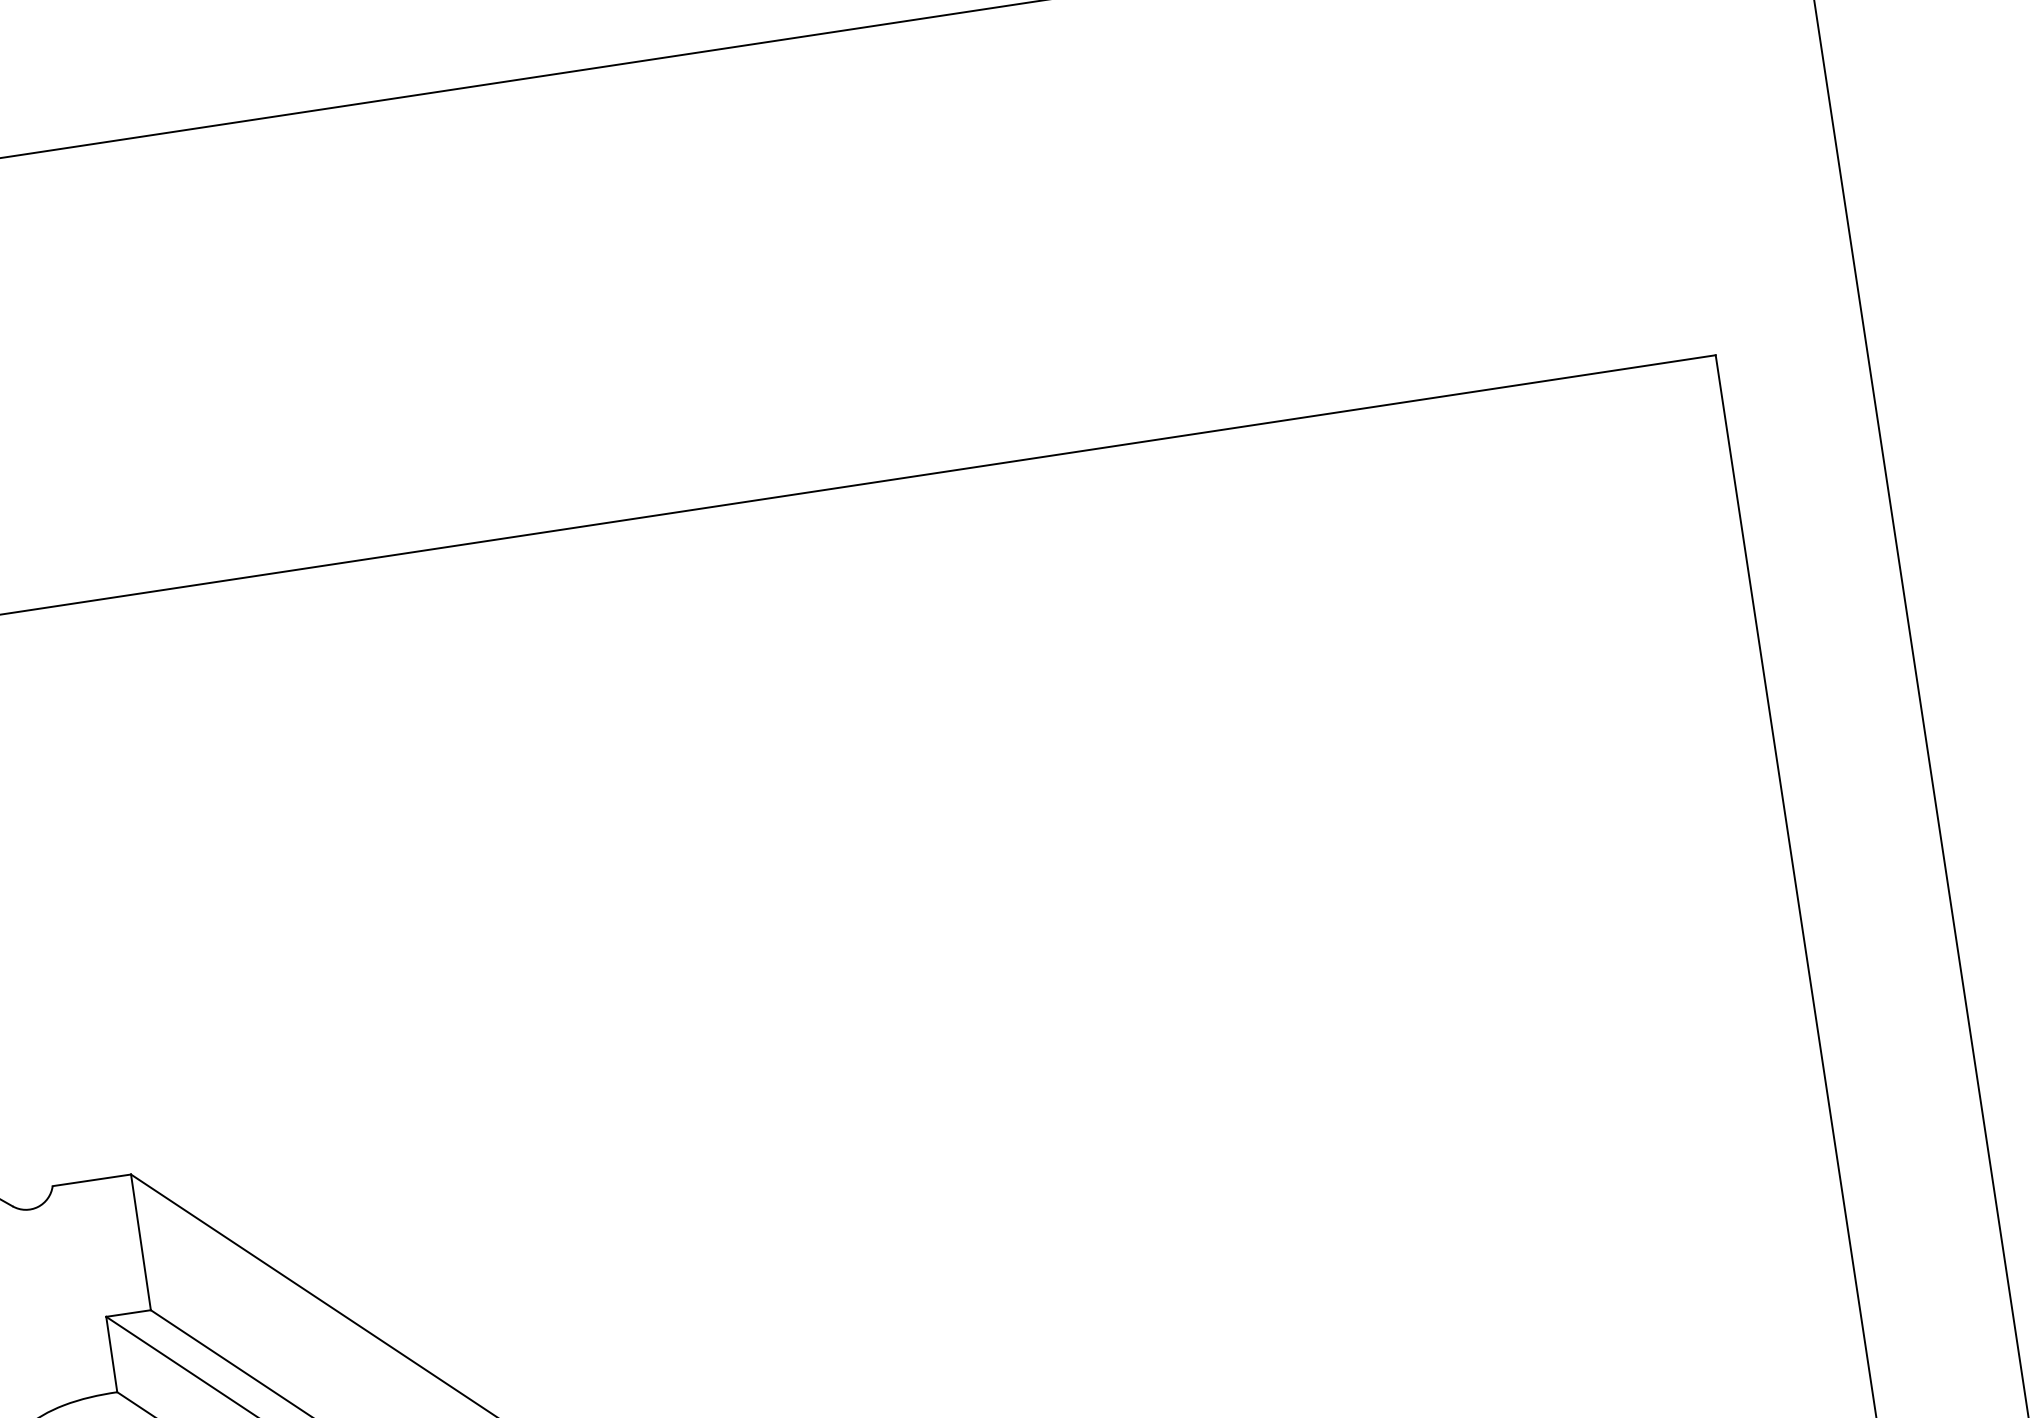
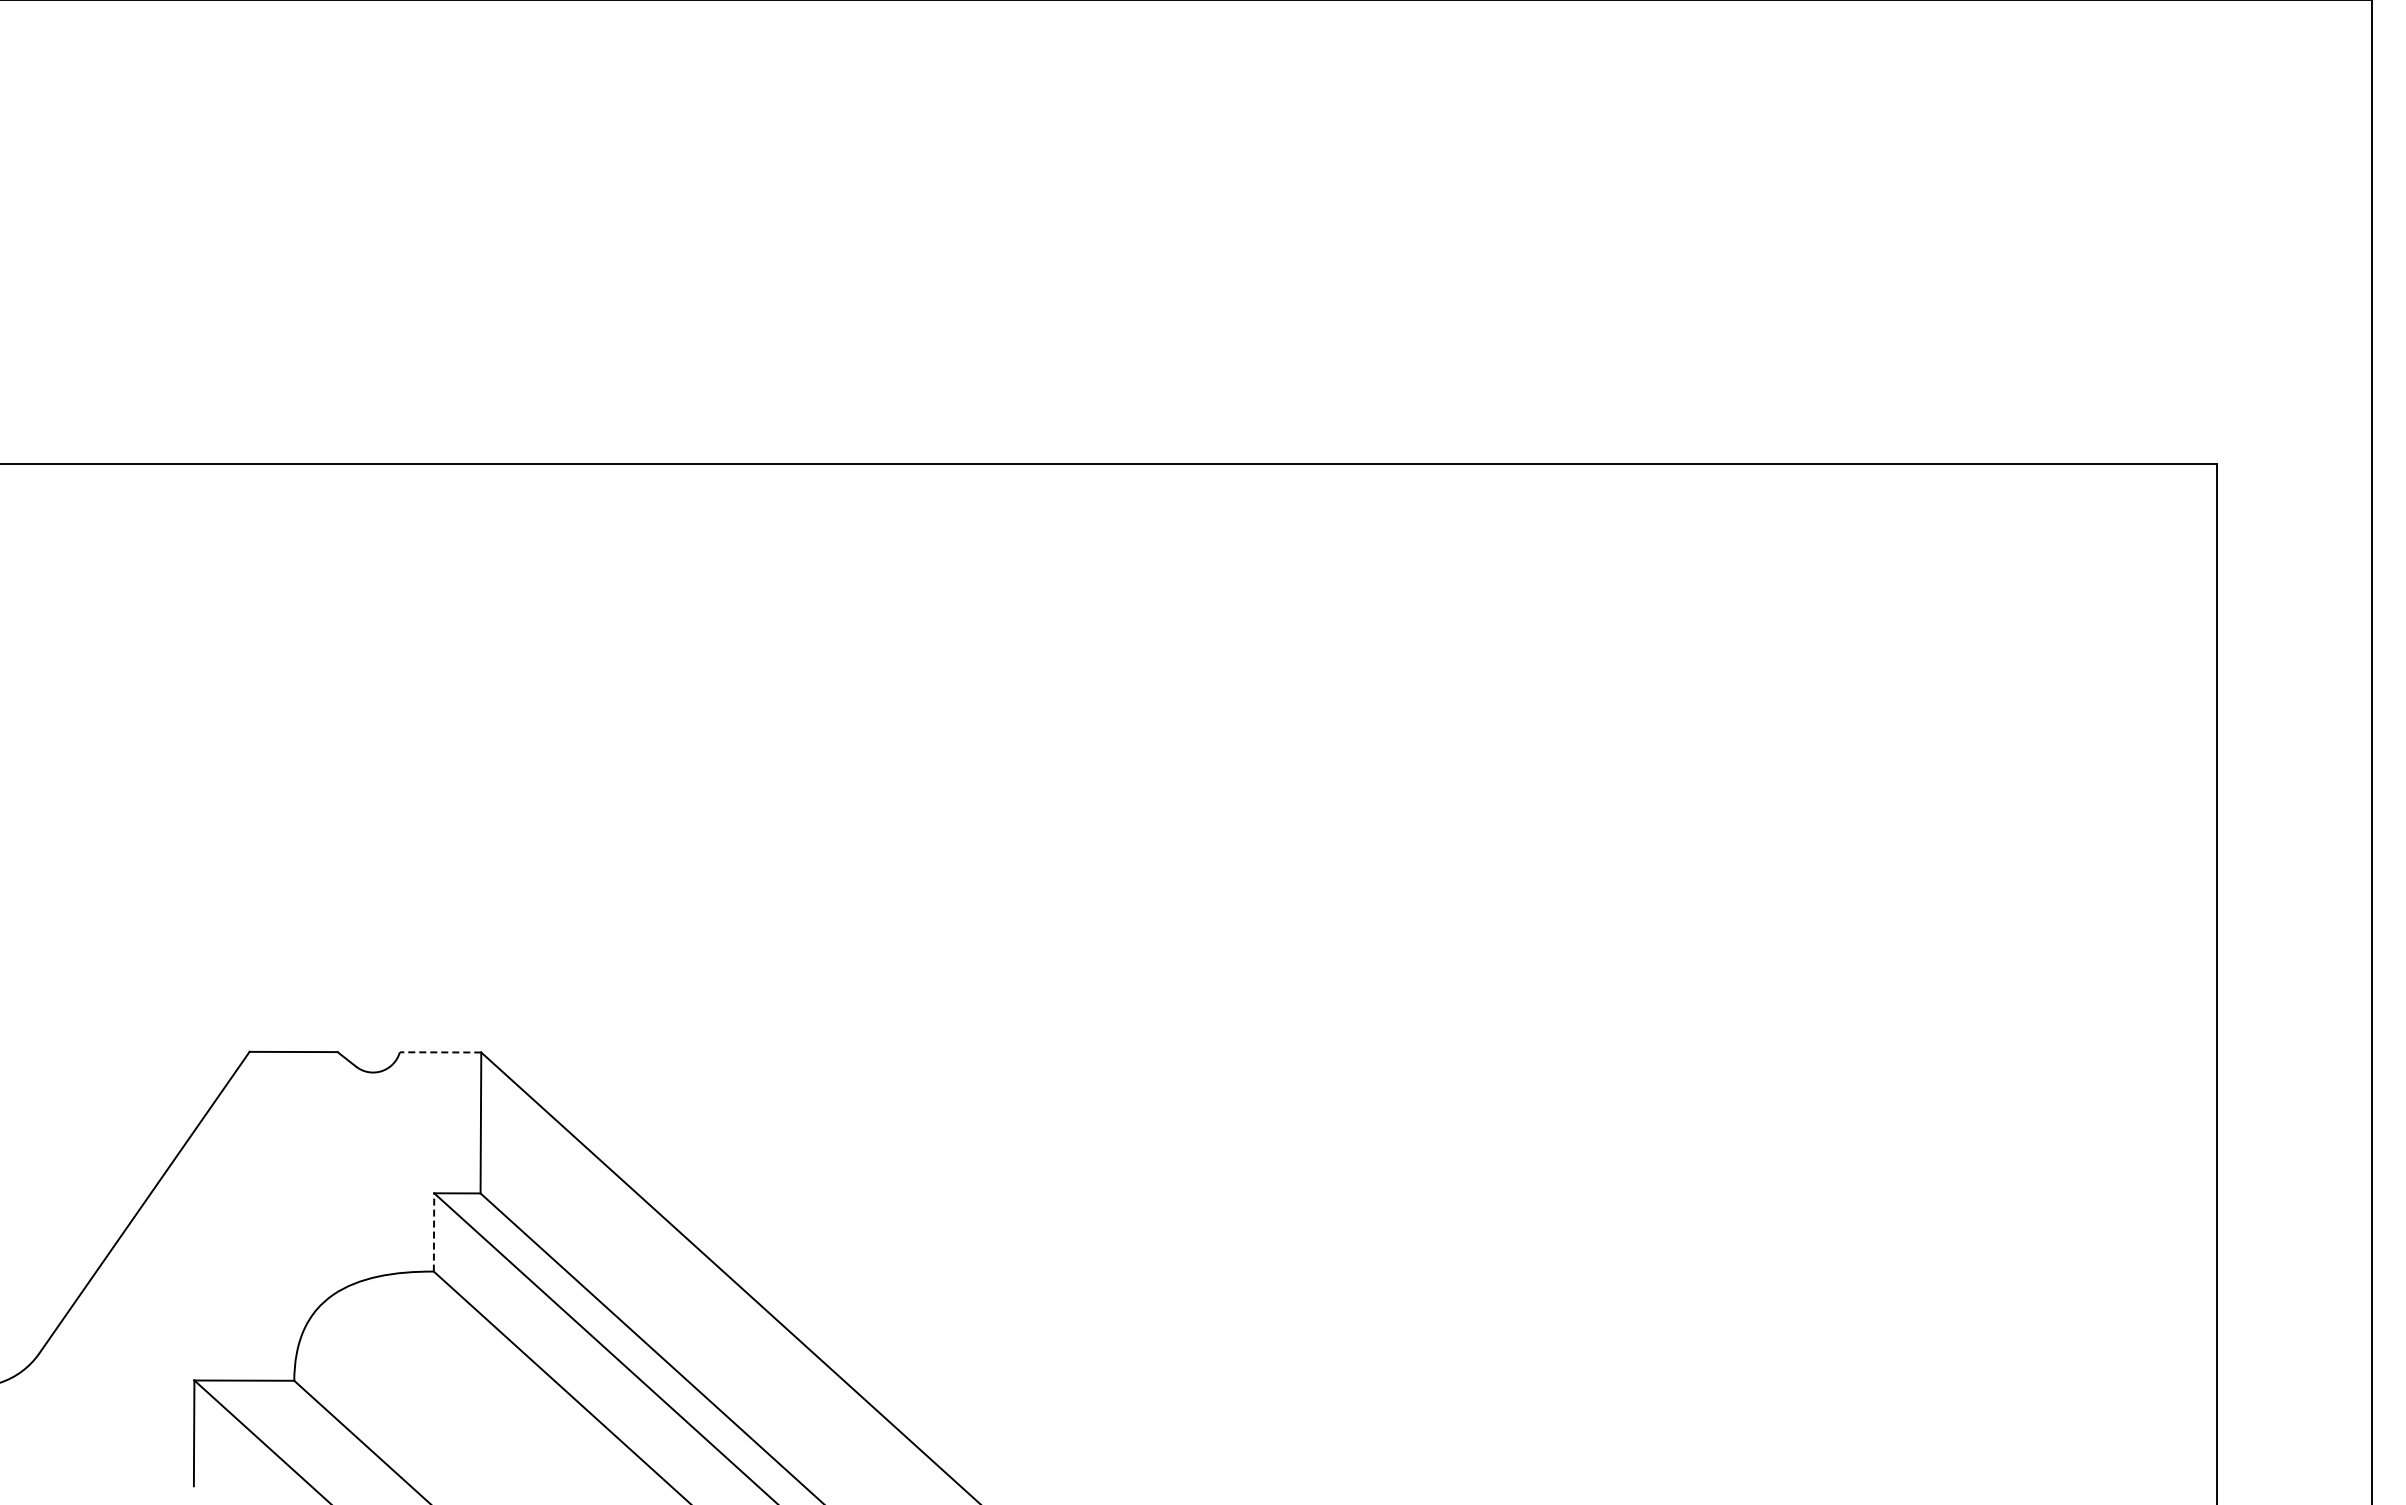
line: (91, 1180) -> (440, 1052), solid -> dashed
line: (112, 1353) -> (434, 1231), solid -> dashed

